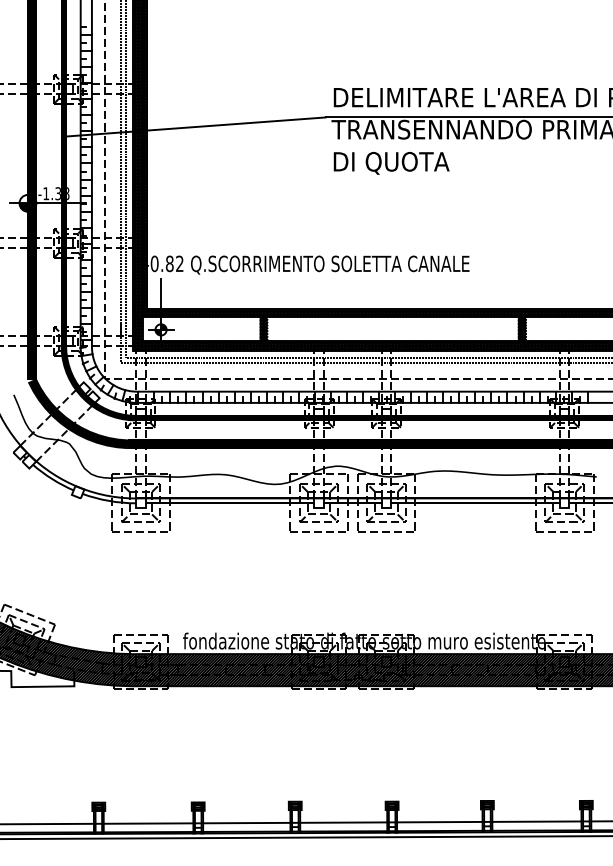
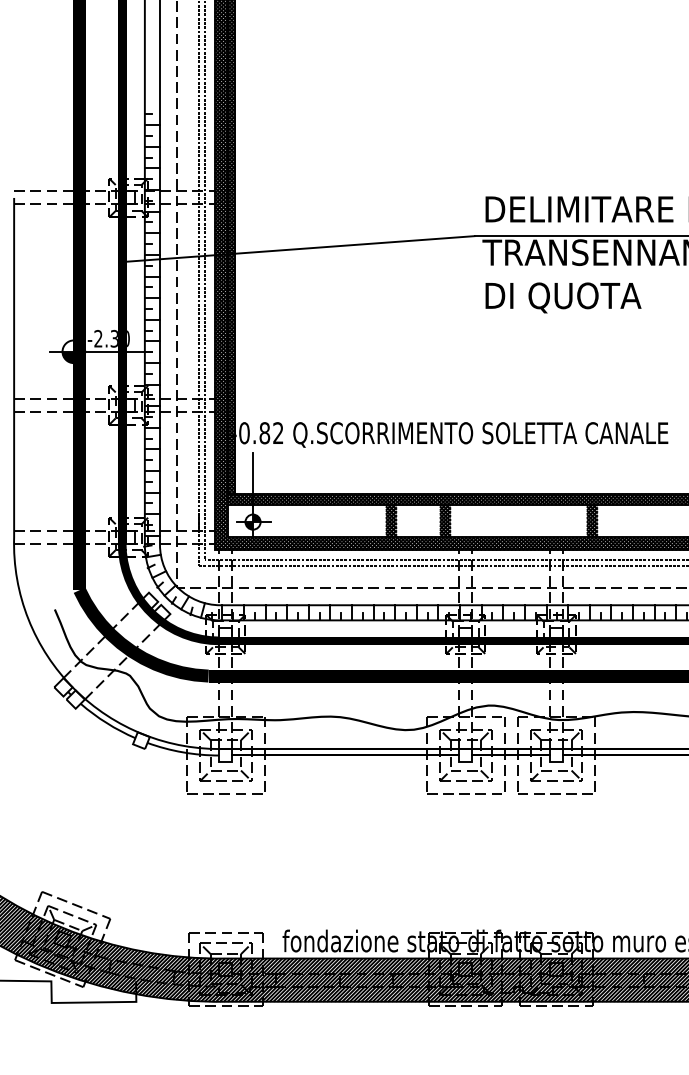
text: (56, 193) -> (112, 338), -1.38 -> -2.30
hatch: (303, 329) -> (444, 521), added
hatch: (413, 329) -> (592, 521), added

